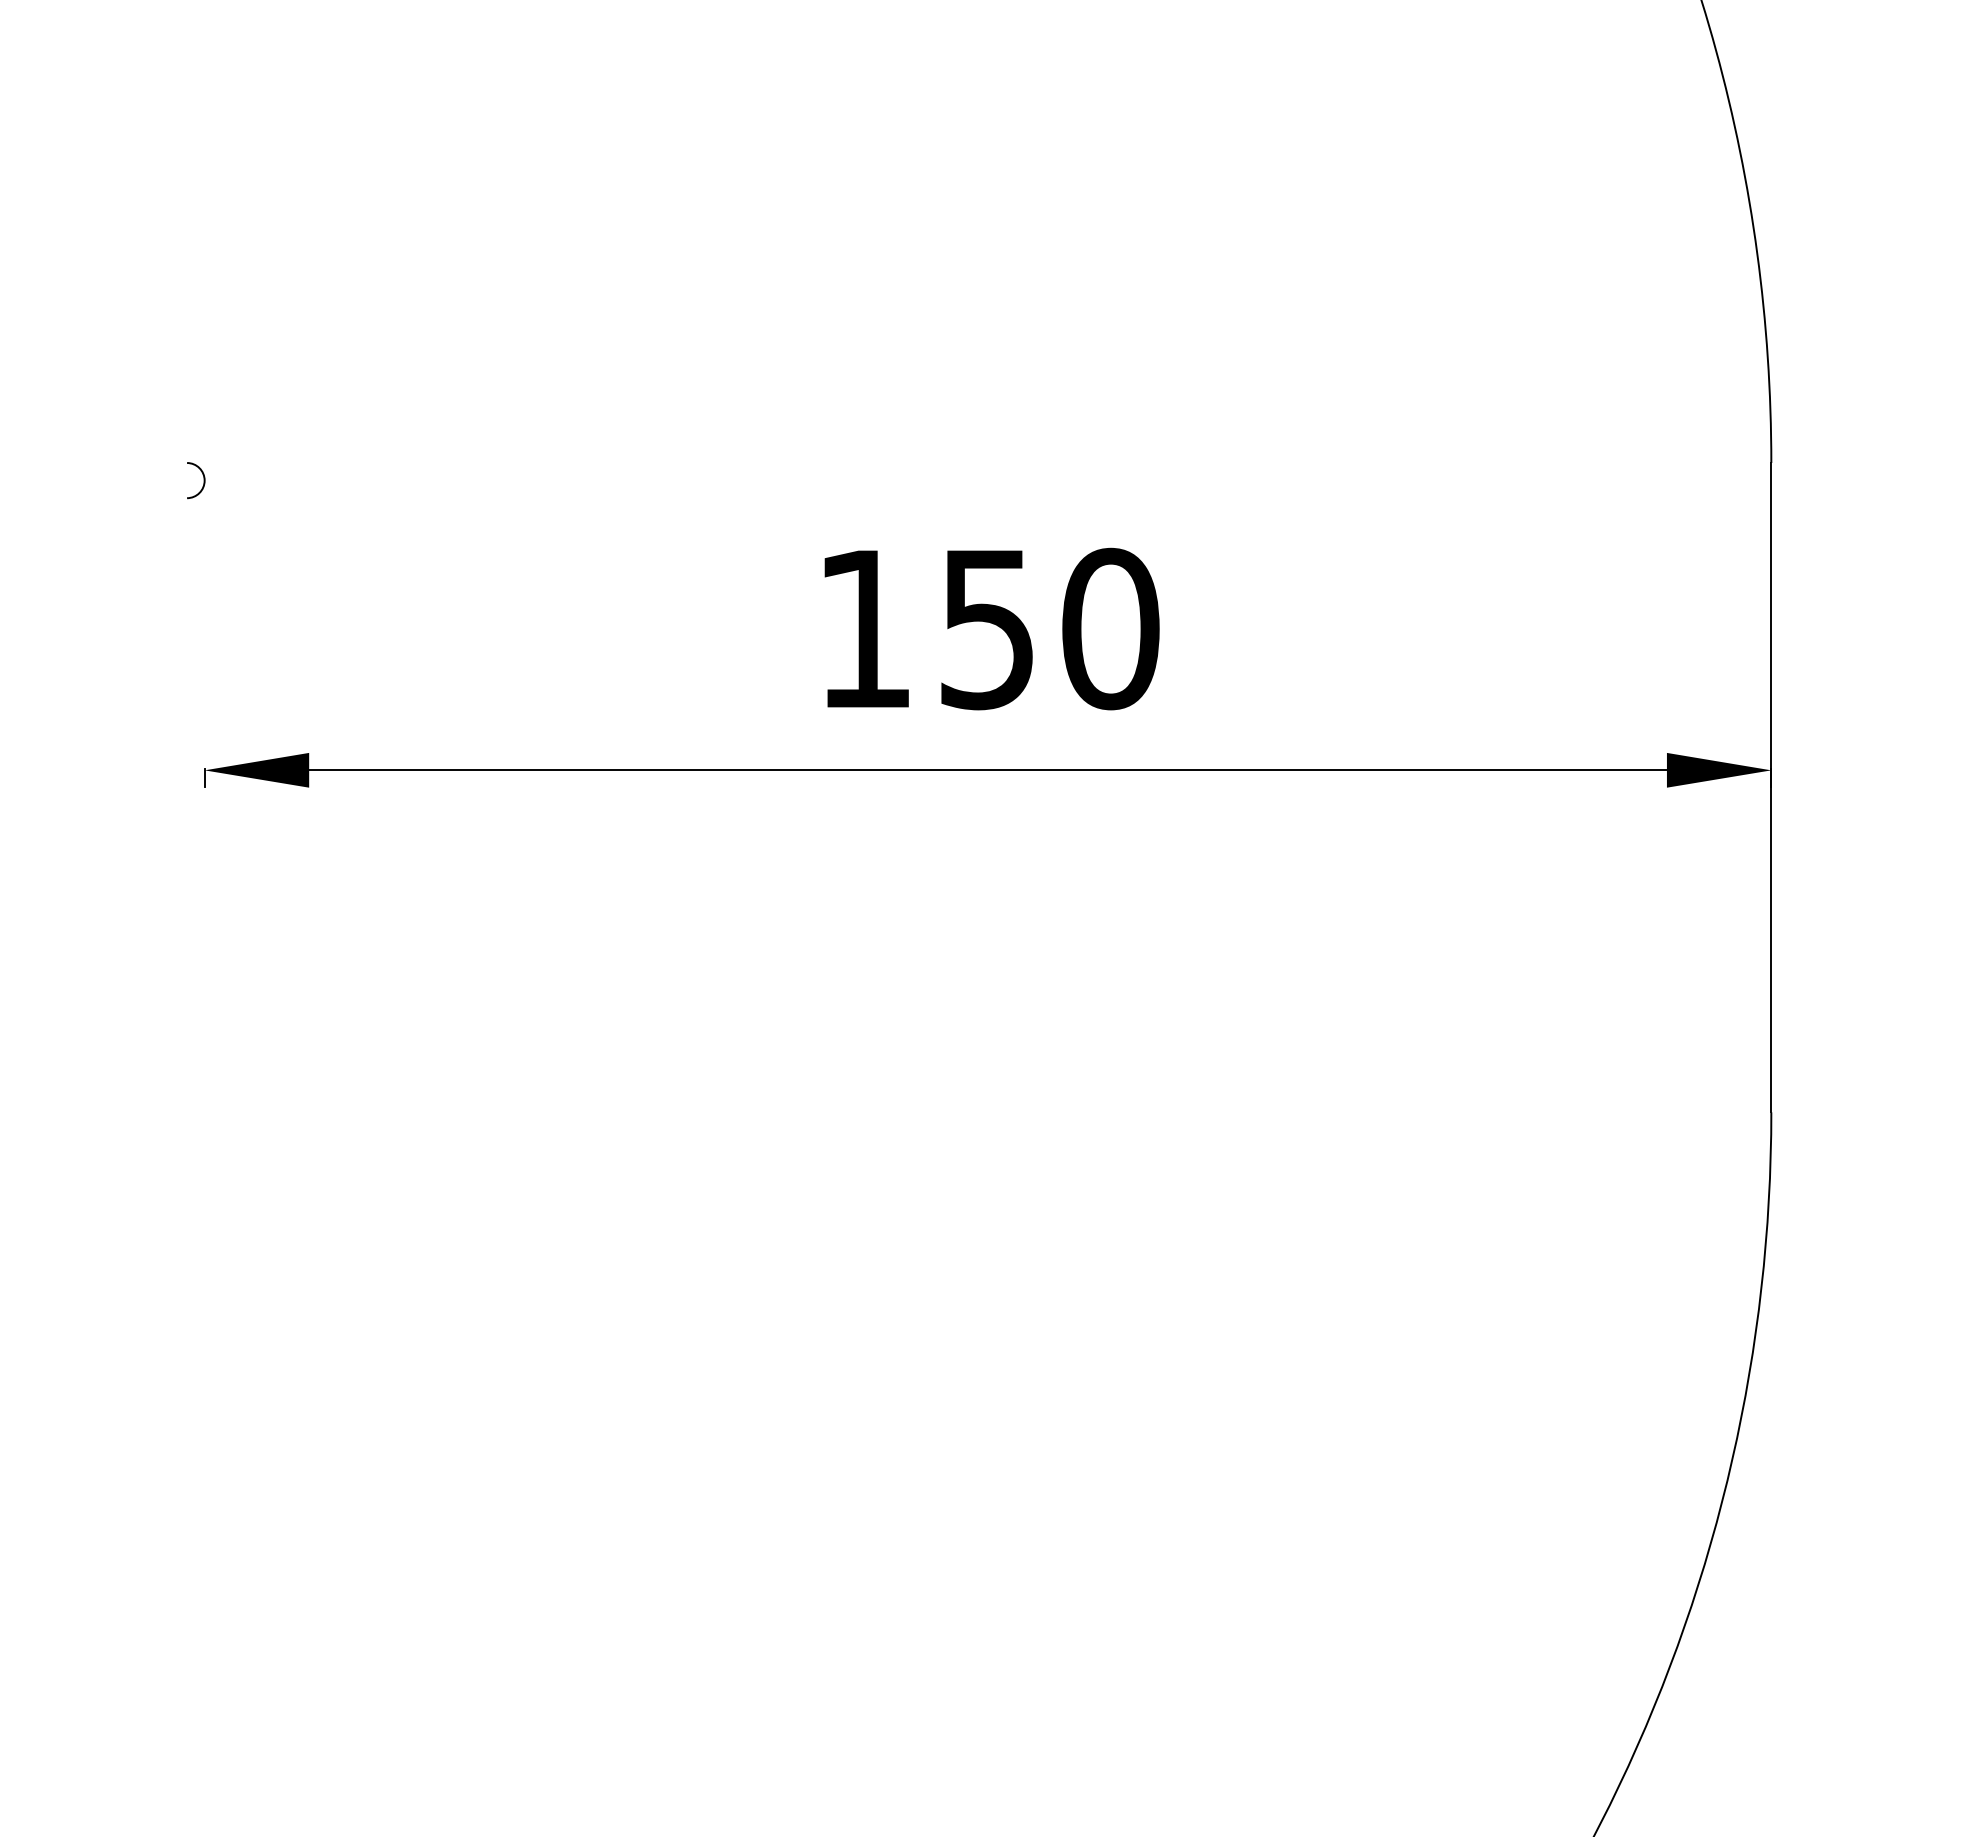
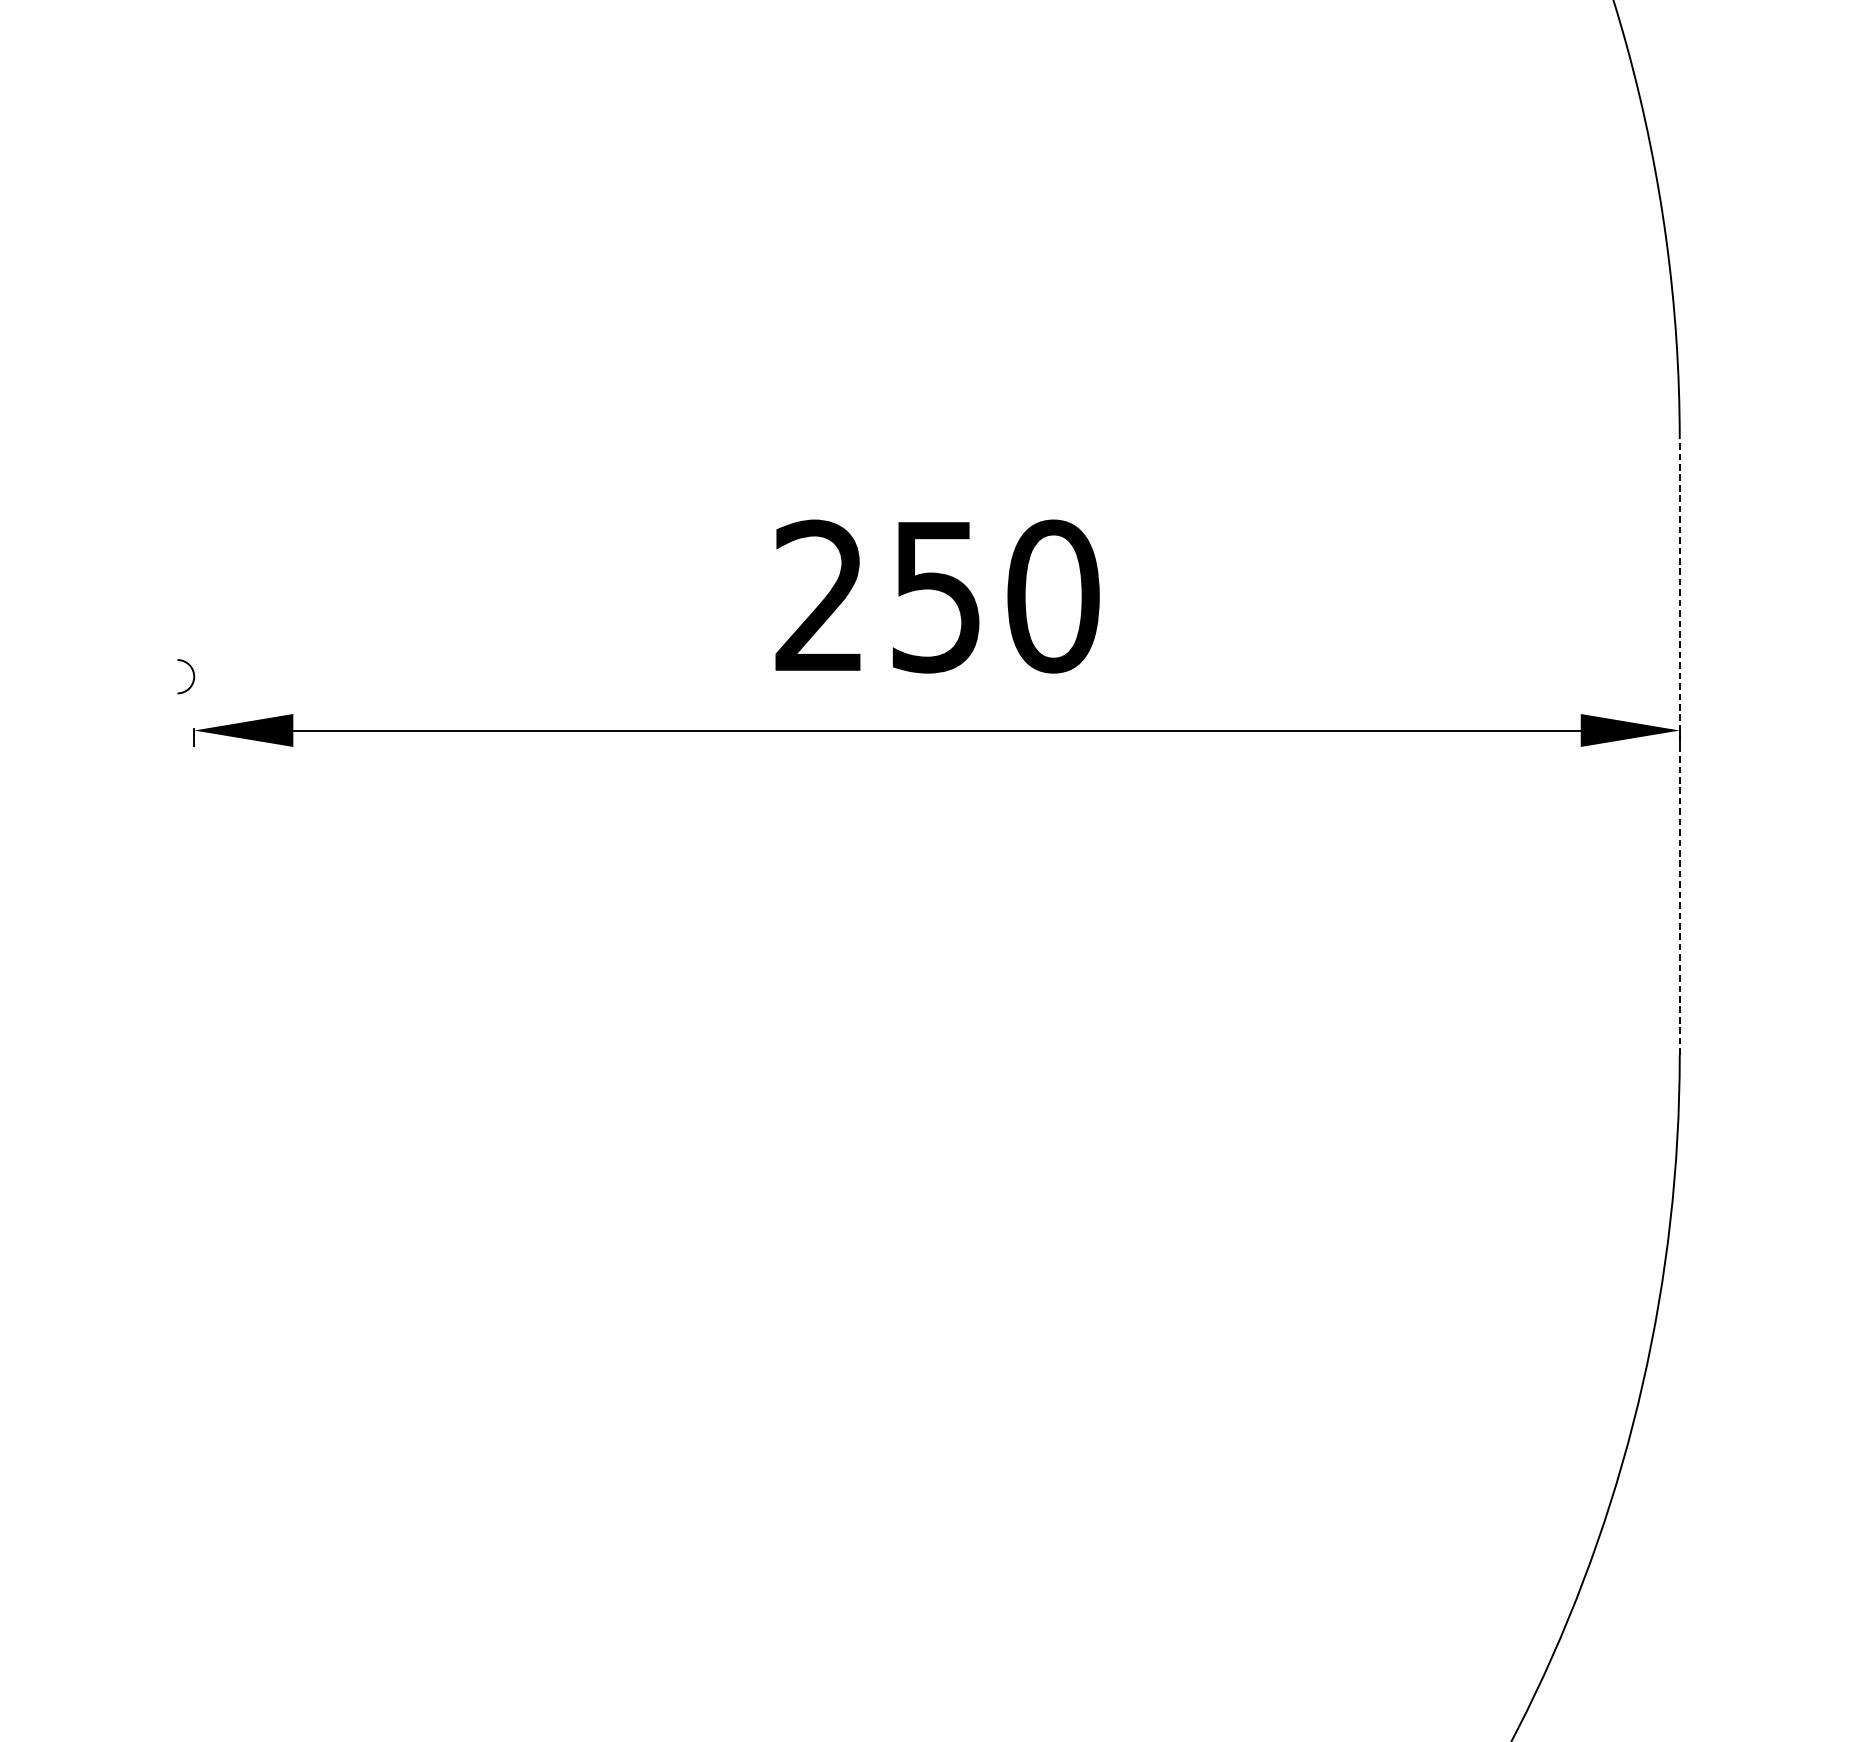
arc: (203, 480) -> (193, 676), moved
text: (862, 627) -> (818, 595), 150 -> 250
line: (1771, 787) -> (1679, 746), solid -> dashed

